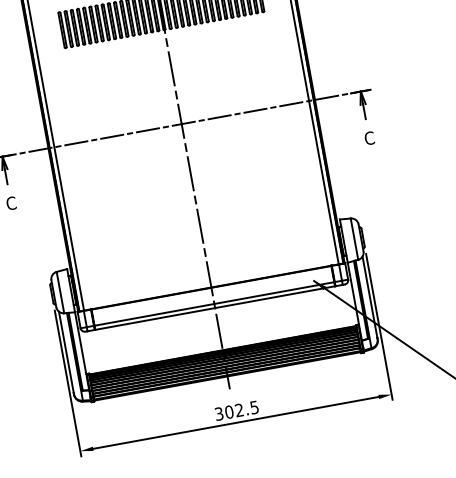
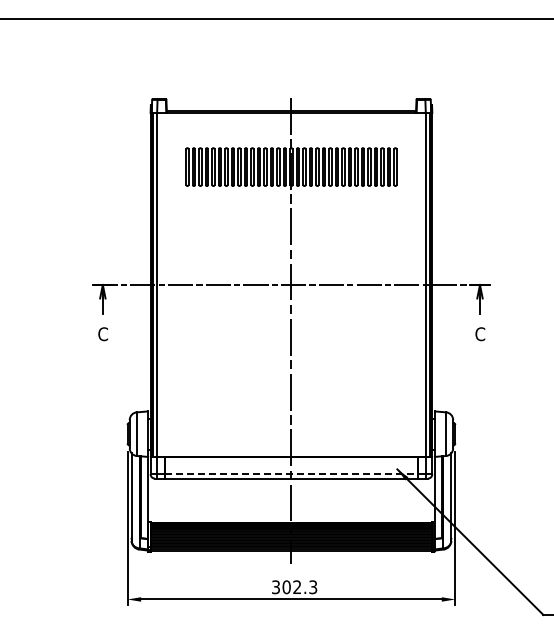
line: (214, 304) -> (291, 474), solid -> dashed
text: (254, 406) -> (313, 586), 302.5 -> 302.3

